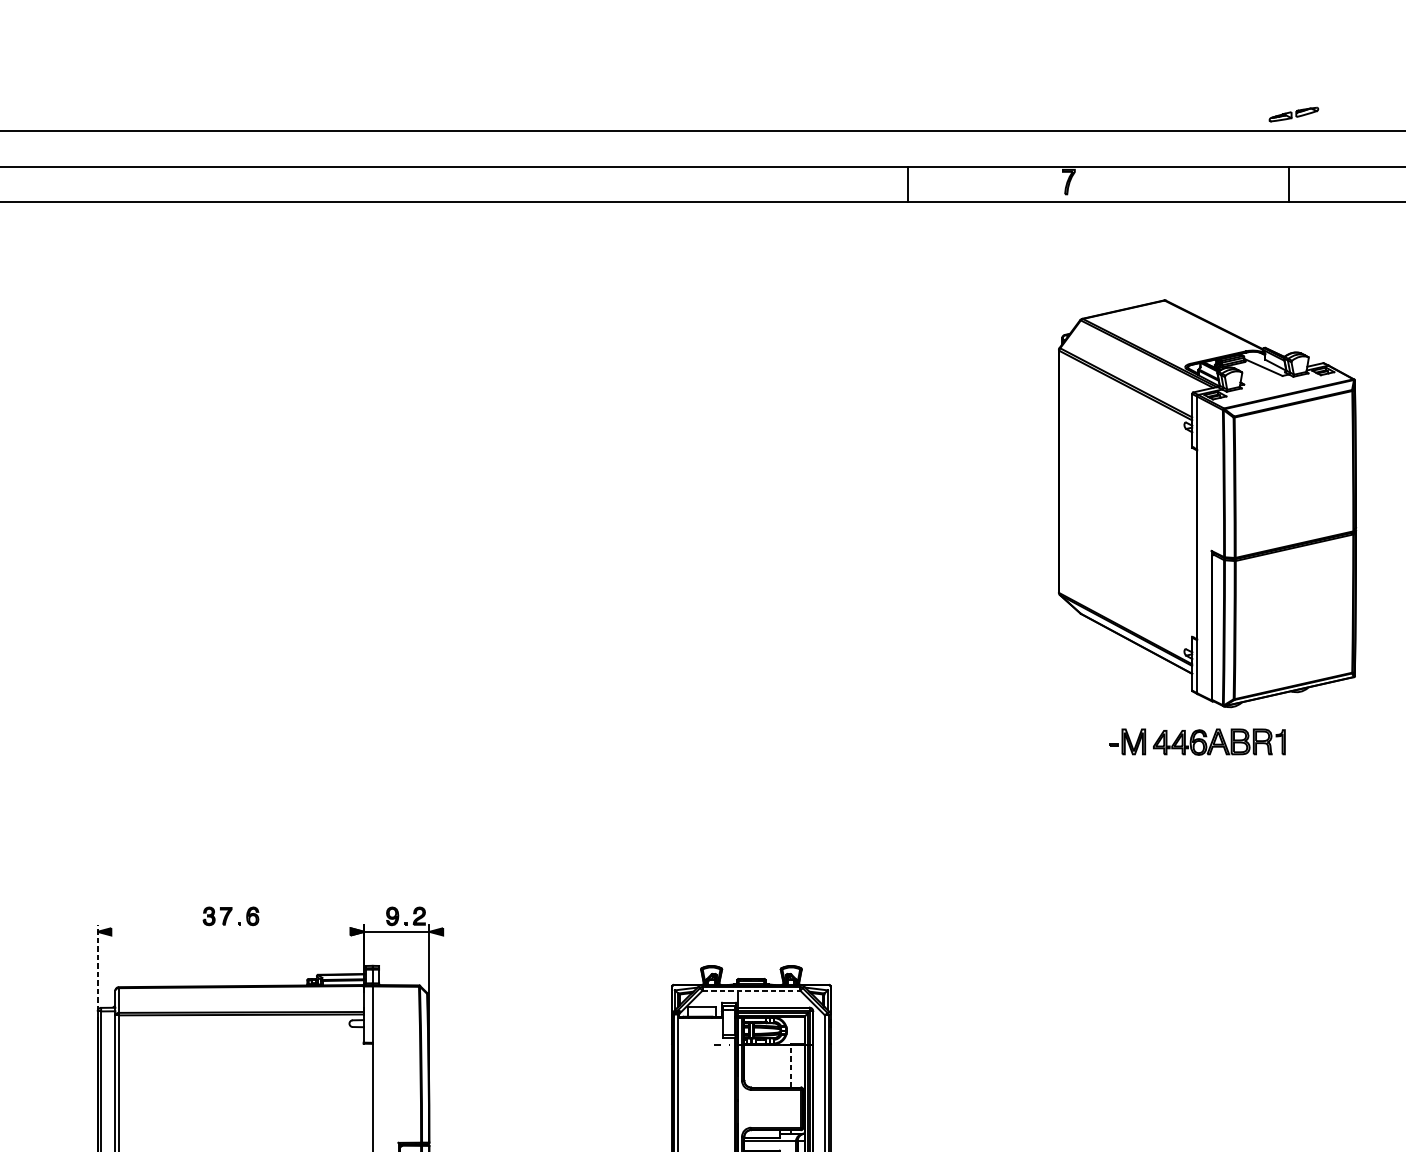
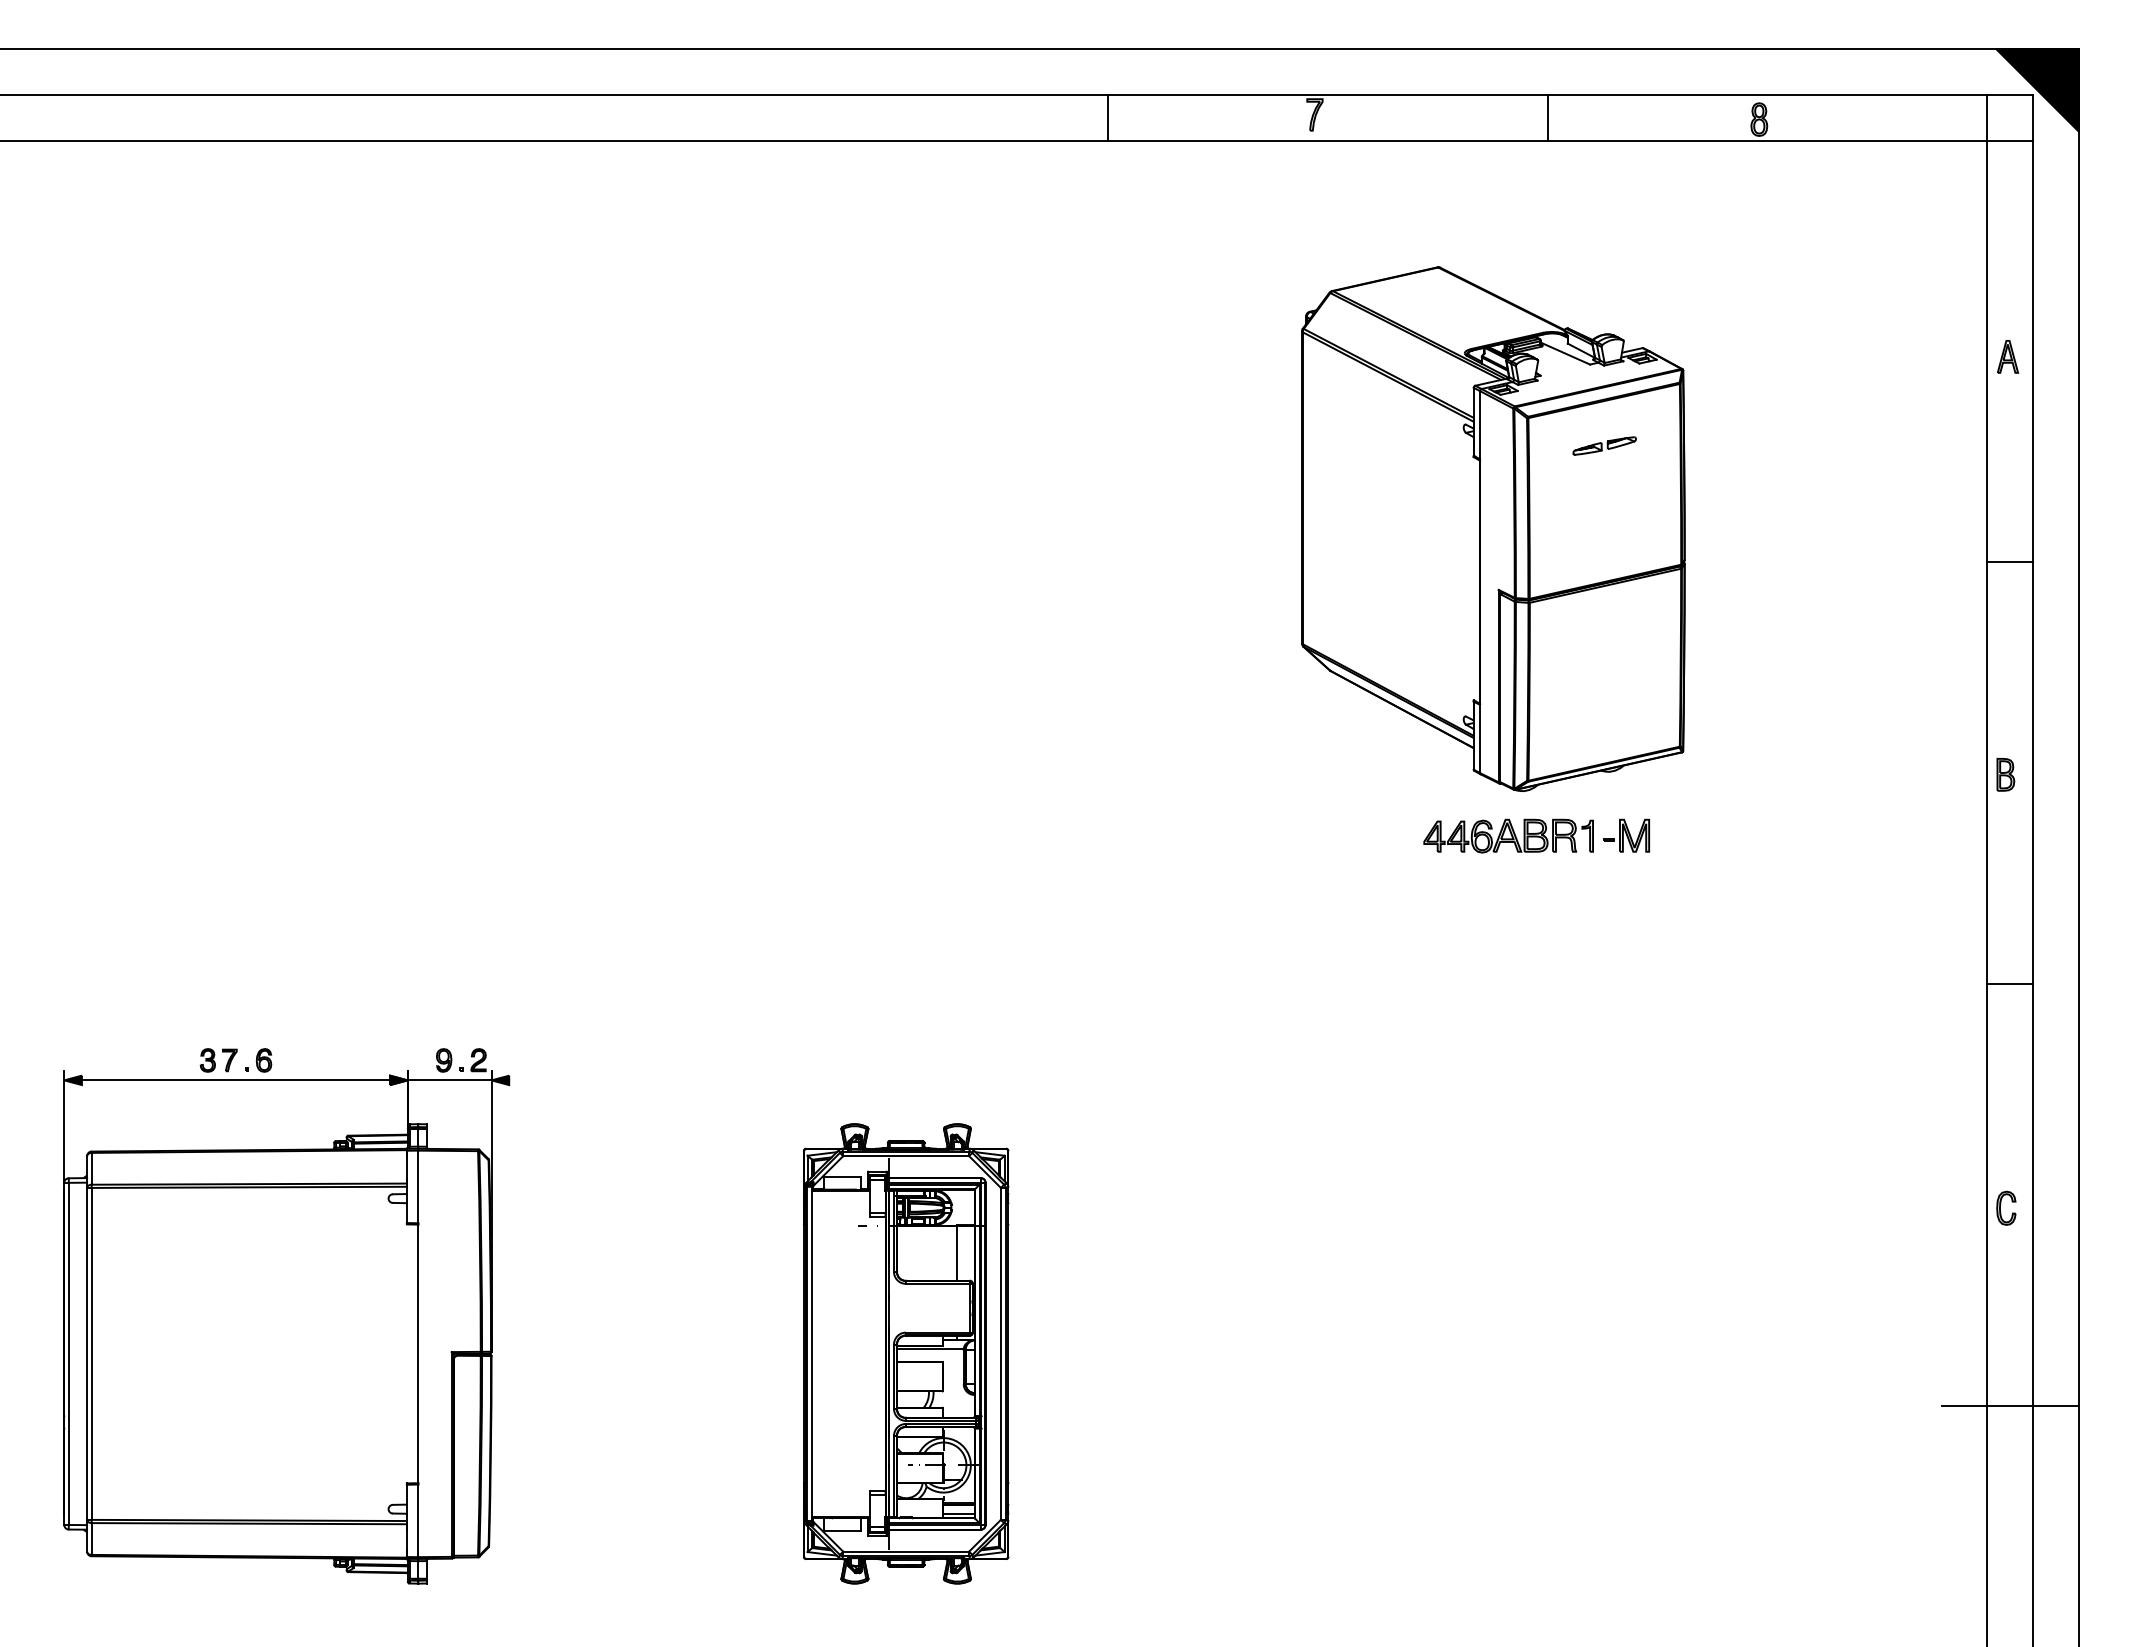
part: (1293, 114) -> (1604, 445), moved
line: (1288, 184) -> (1547, 117), moved
part: (1127, 741) -> (1626, 835), moved
line: (230, 931) -> (235, 1080), added
line: (97, 968) -> (64, 1127), dashed -> solid
line: (751, 990) -> (906, 1156), dashed -> solid
line: (791, 1066) -> (957, 1253), dashed -> solid

